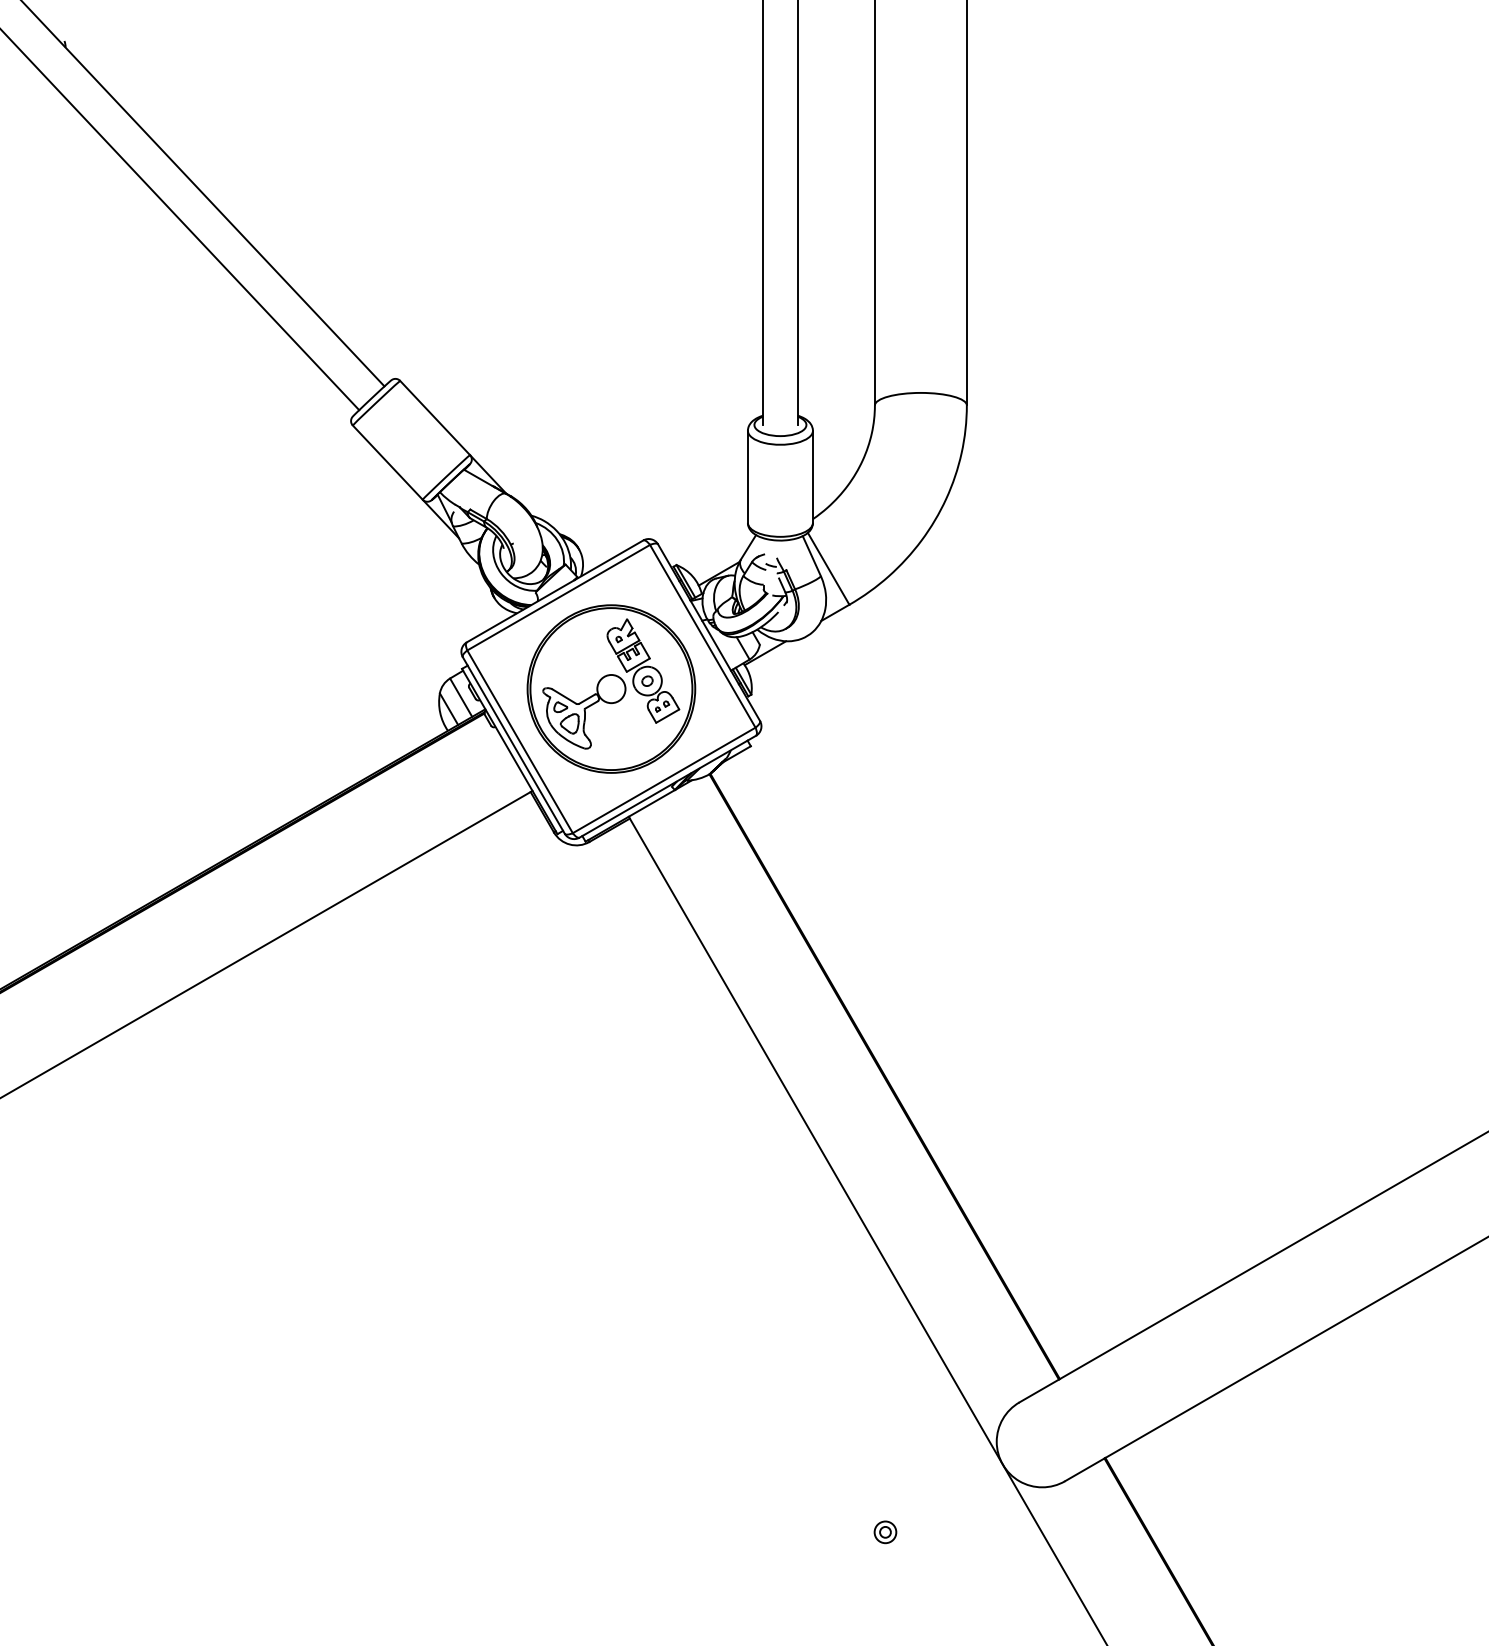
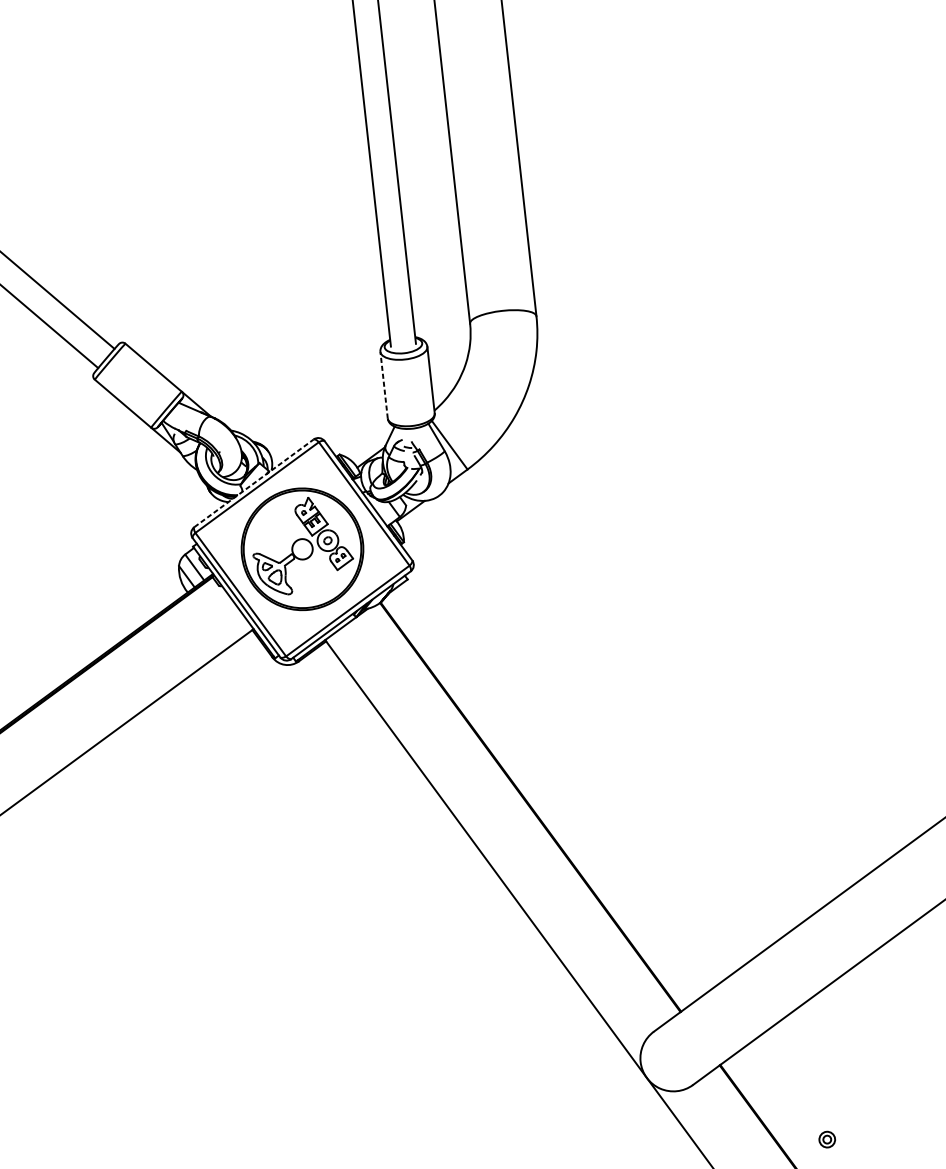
line: (747, 476) -> (383, 385), solid -> dashed
line: (555, 591) -> (254, 483), solid -> dashed
part: (885, 1532) -> (827, 1139), moved

